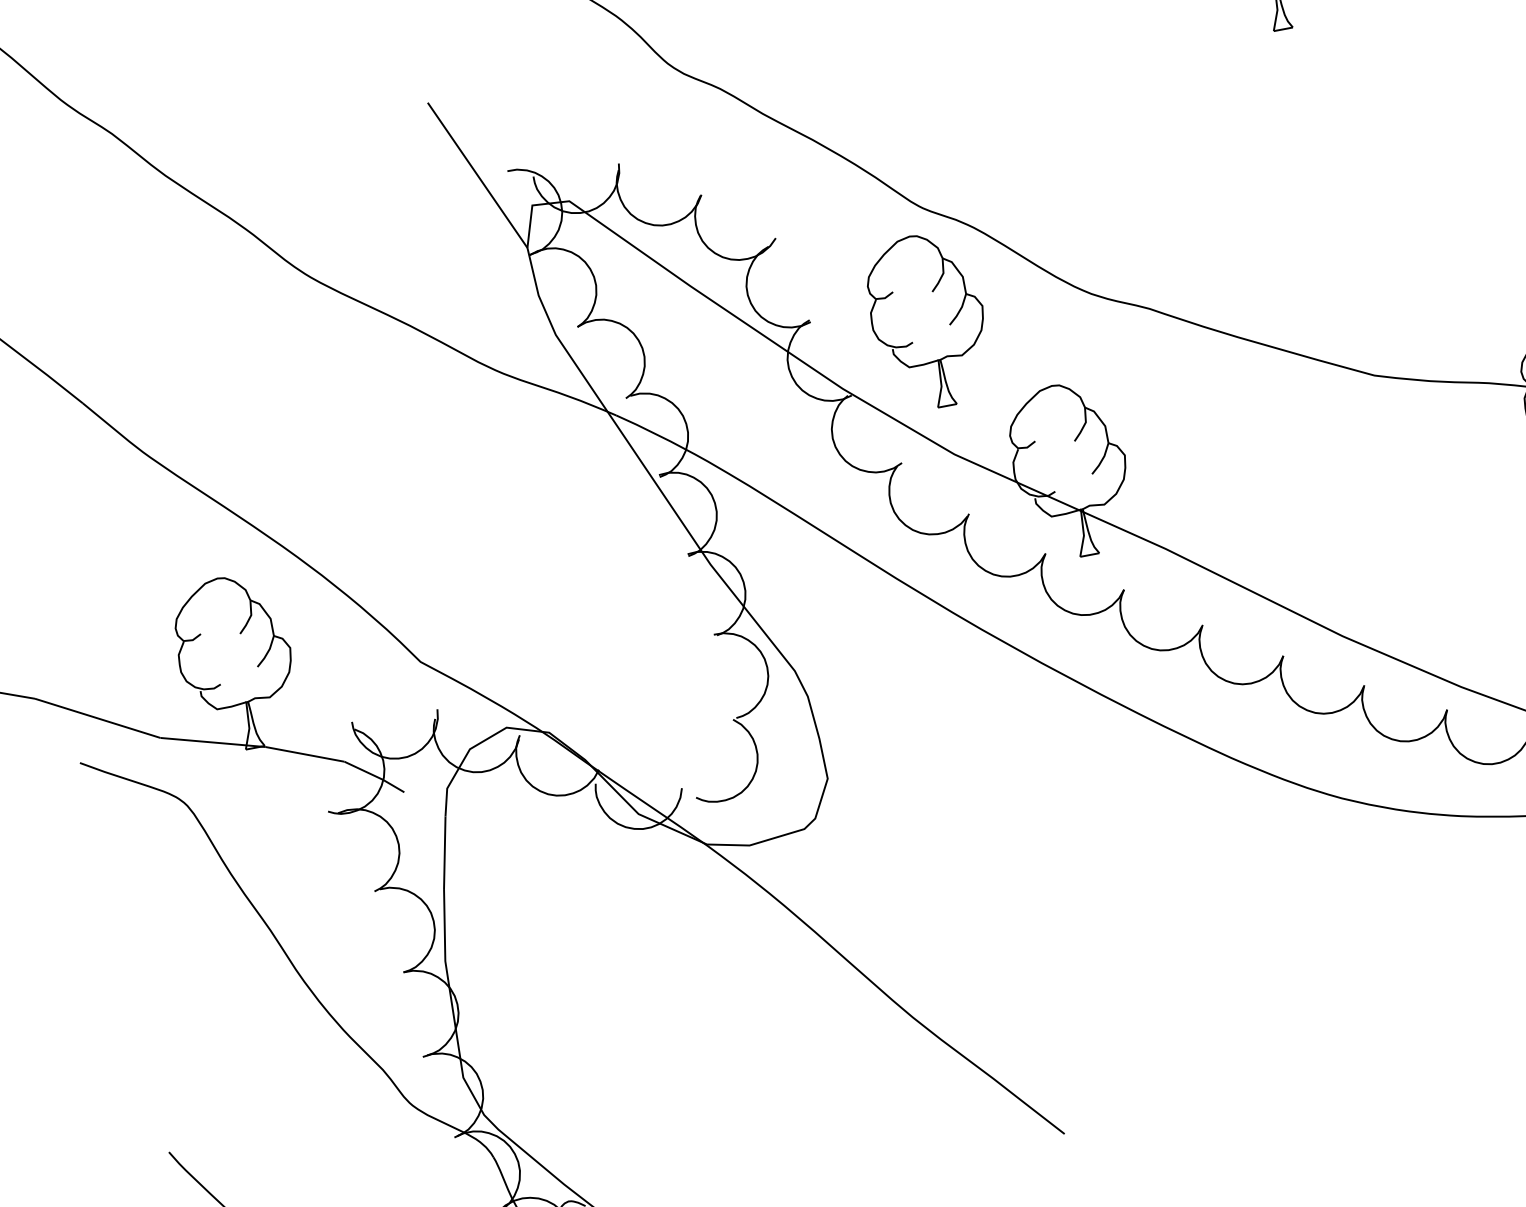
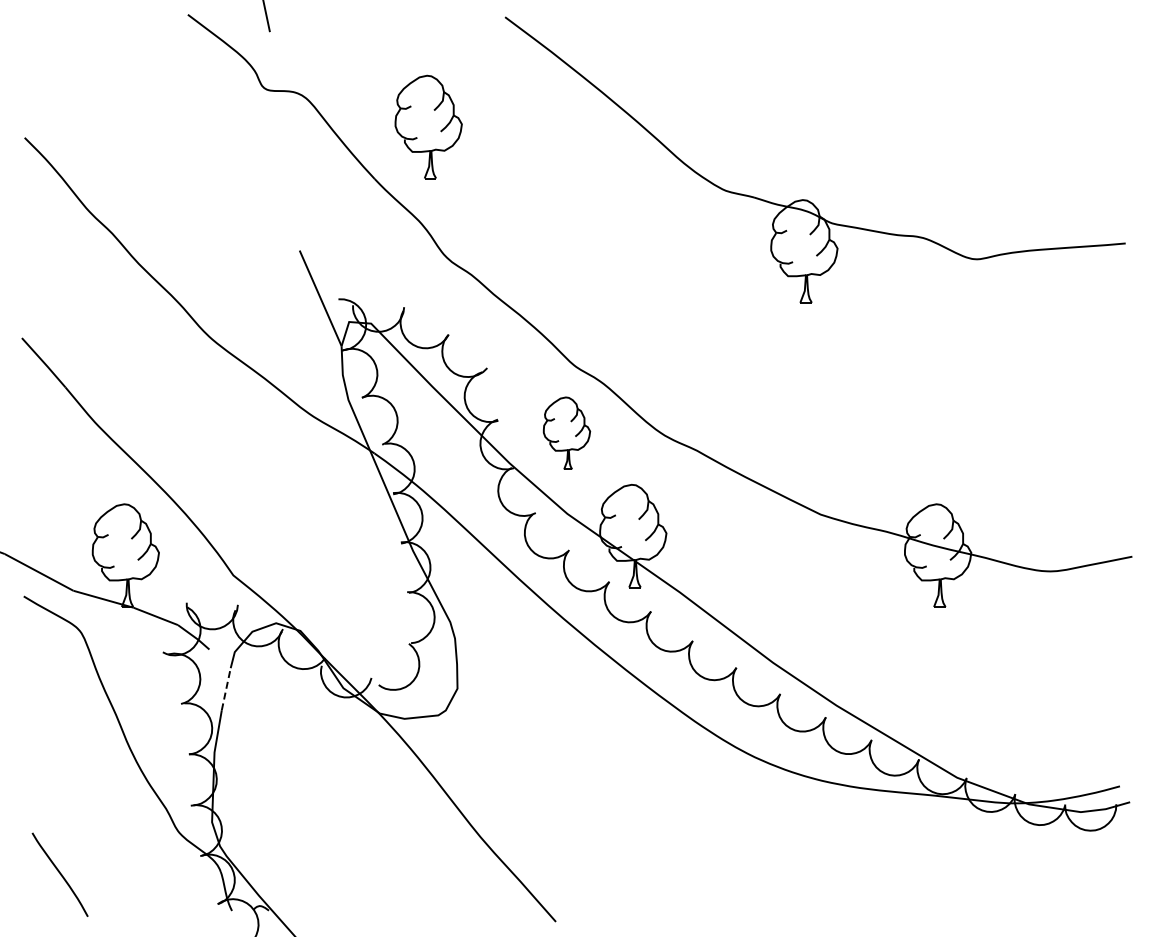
part: (927, 321) -> (566, 433), size x0.7
line: (445, 853) -> (226, 689), solid -> dashed

